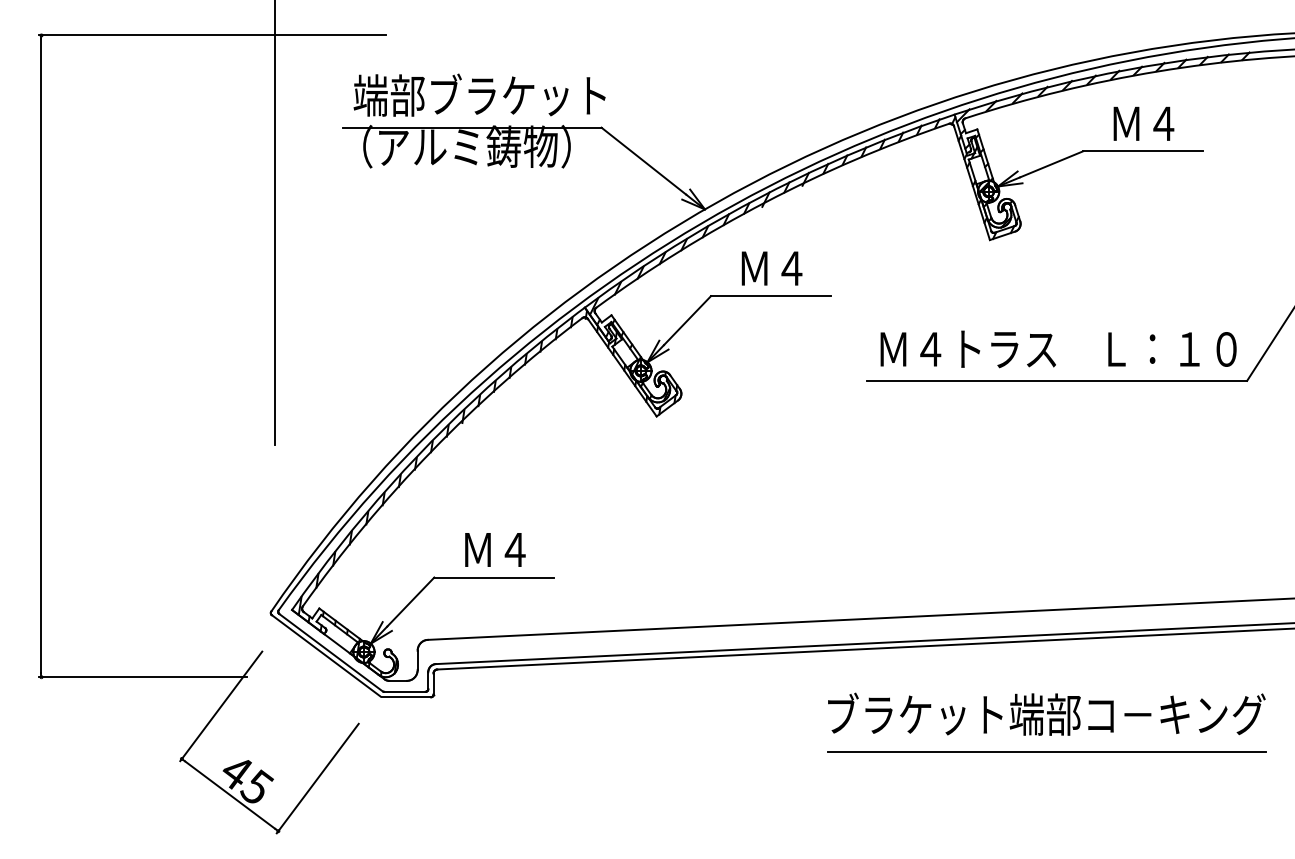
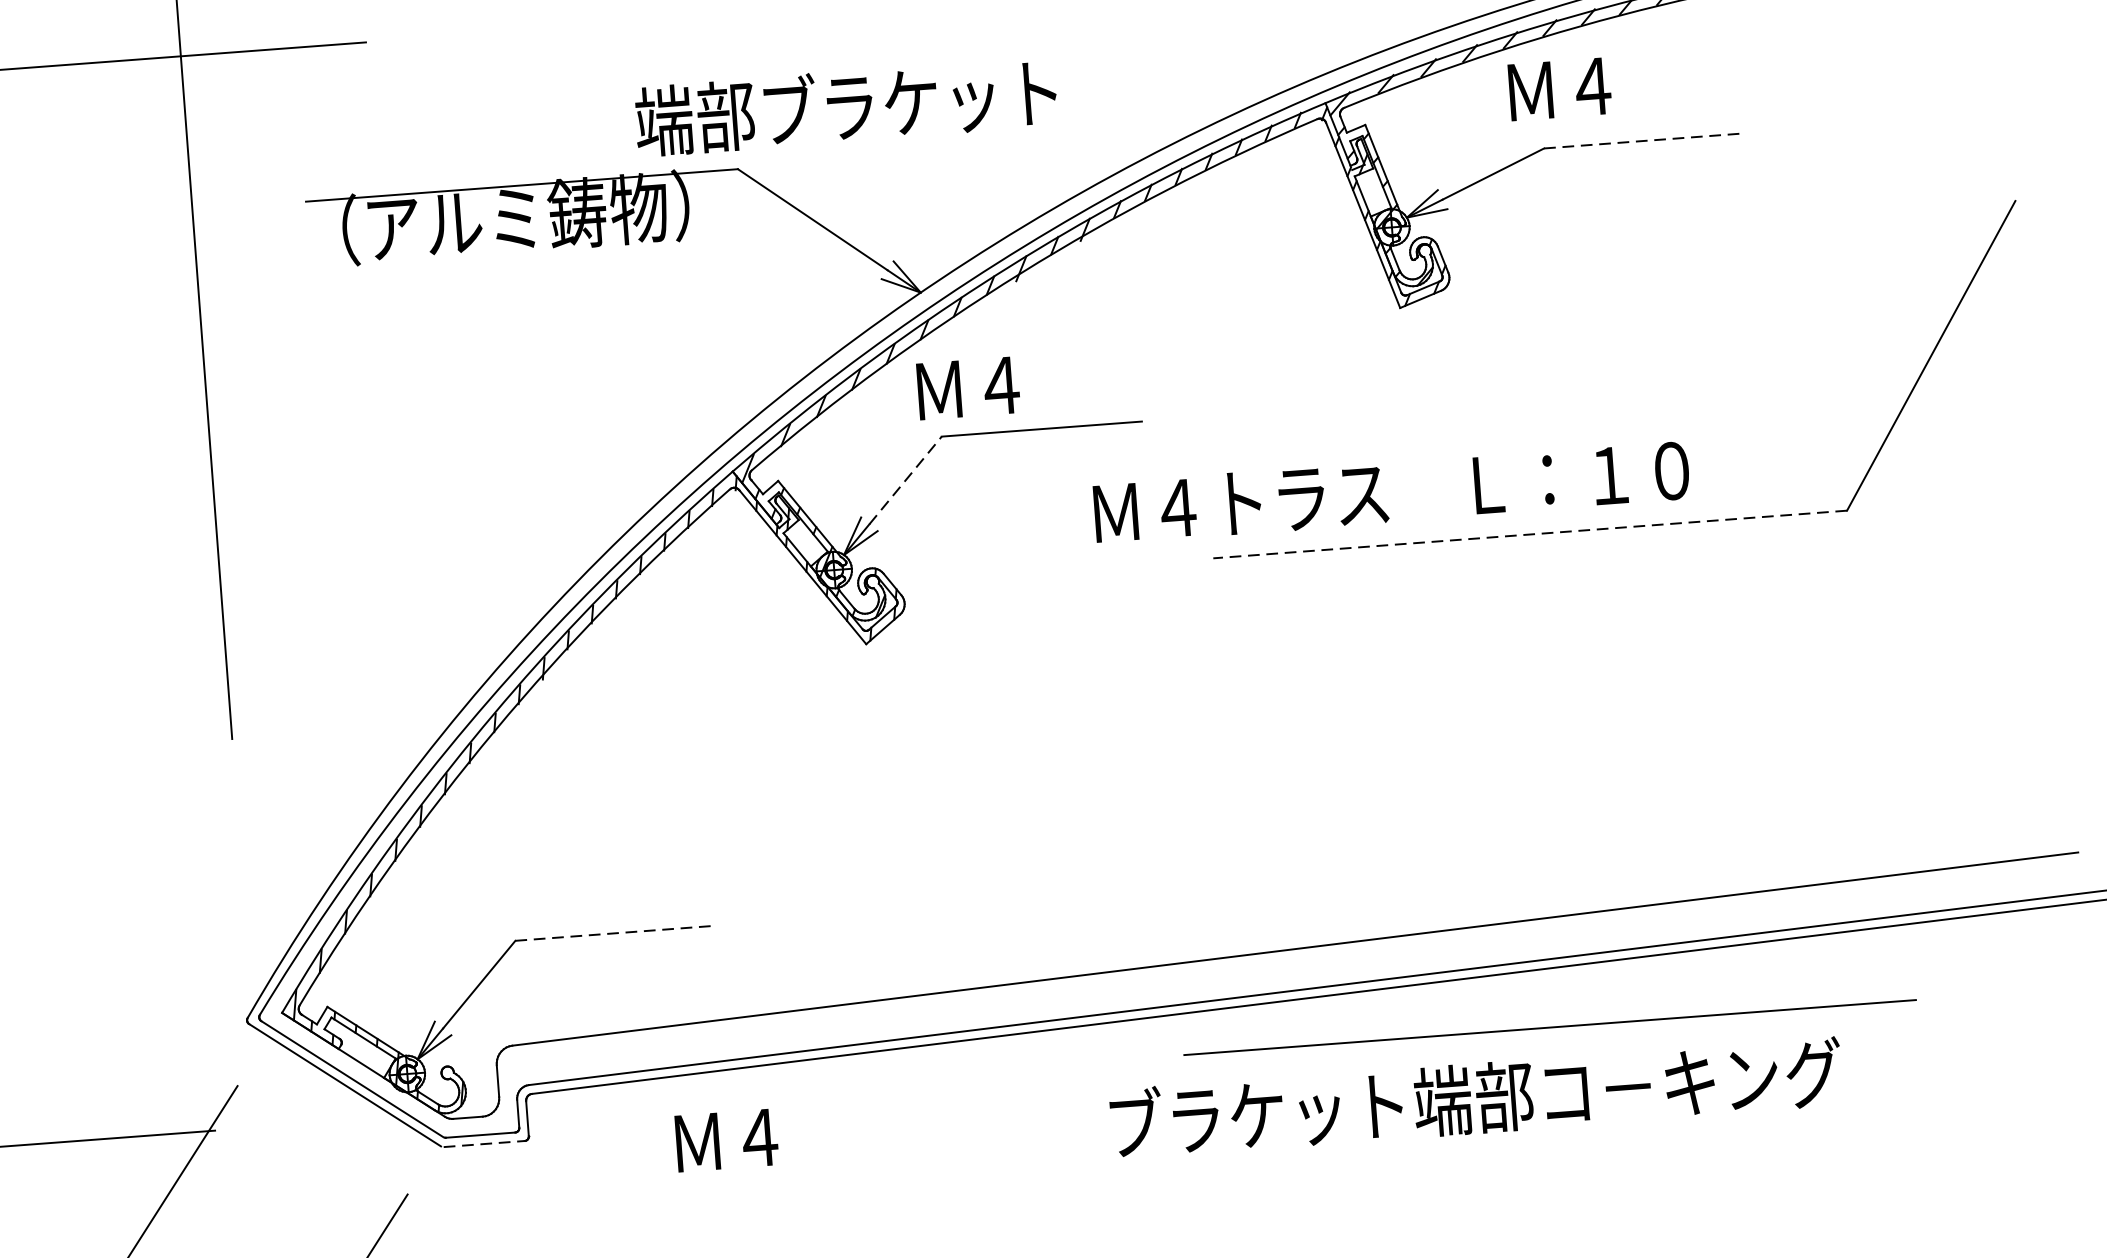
text: (479, 94) -> (845, 105), moved
text: (1143, 123) -> (1559, 88), moved
line: (1142, 151) -> (1643, 141), solid -> dashed
text: (771, 268) -> (967, 388), moved
line: (687, 320) -> (905, 480), solid -> dashed
text: (1058, 349) -> (1391, 492), moved
line: (1057, 380) -> (1530, 533), solid -> dashed
text: (495, 549) -> (726, 1139), moved
line: (494, 577) -> (615, 933), solid -> dashed
line: (407, 697) -> (485, 1144), solid -> dashed
text: (1046, 713) -> (1475, 1096), moved
line: (1046, 751) -> (1549, 1027), moved

